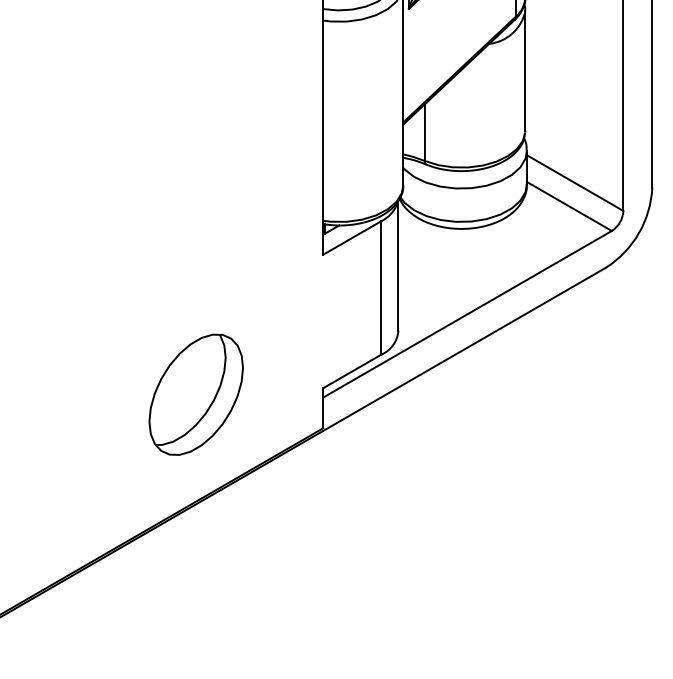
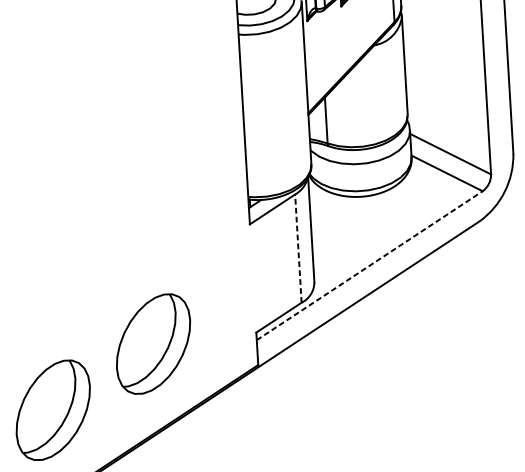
line: (381, 288) -> (298, 248), solid -> dashed
line: (467, 314) -> (369, 265), solid -> dashed
part: (67, 468) -> (52, 410), added

